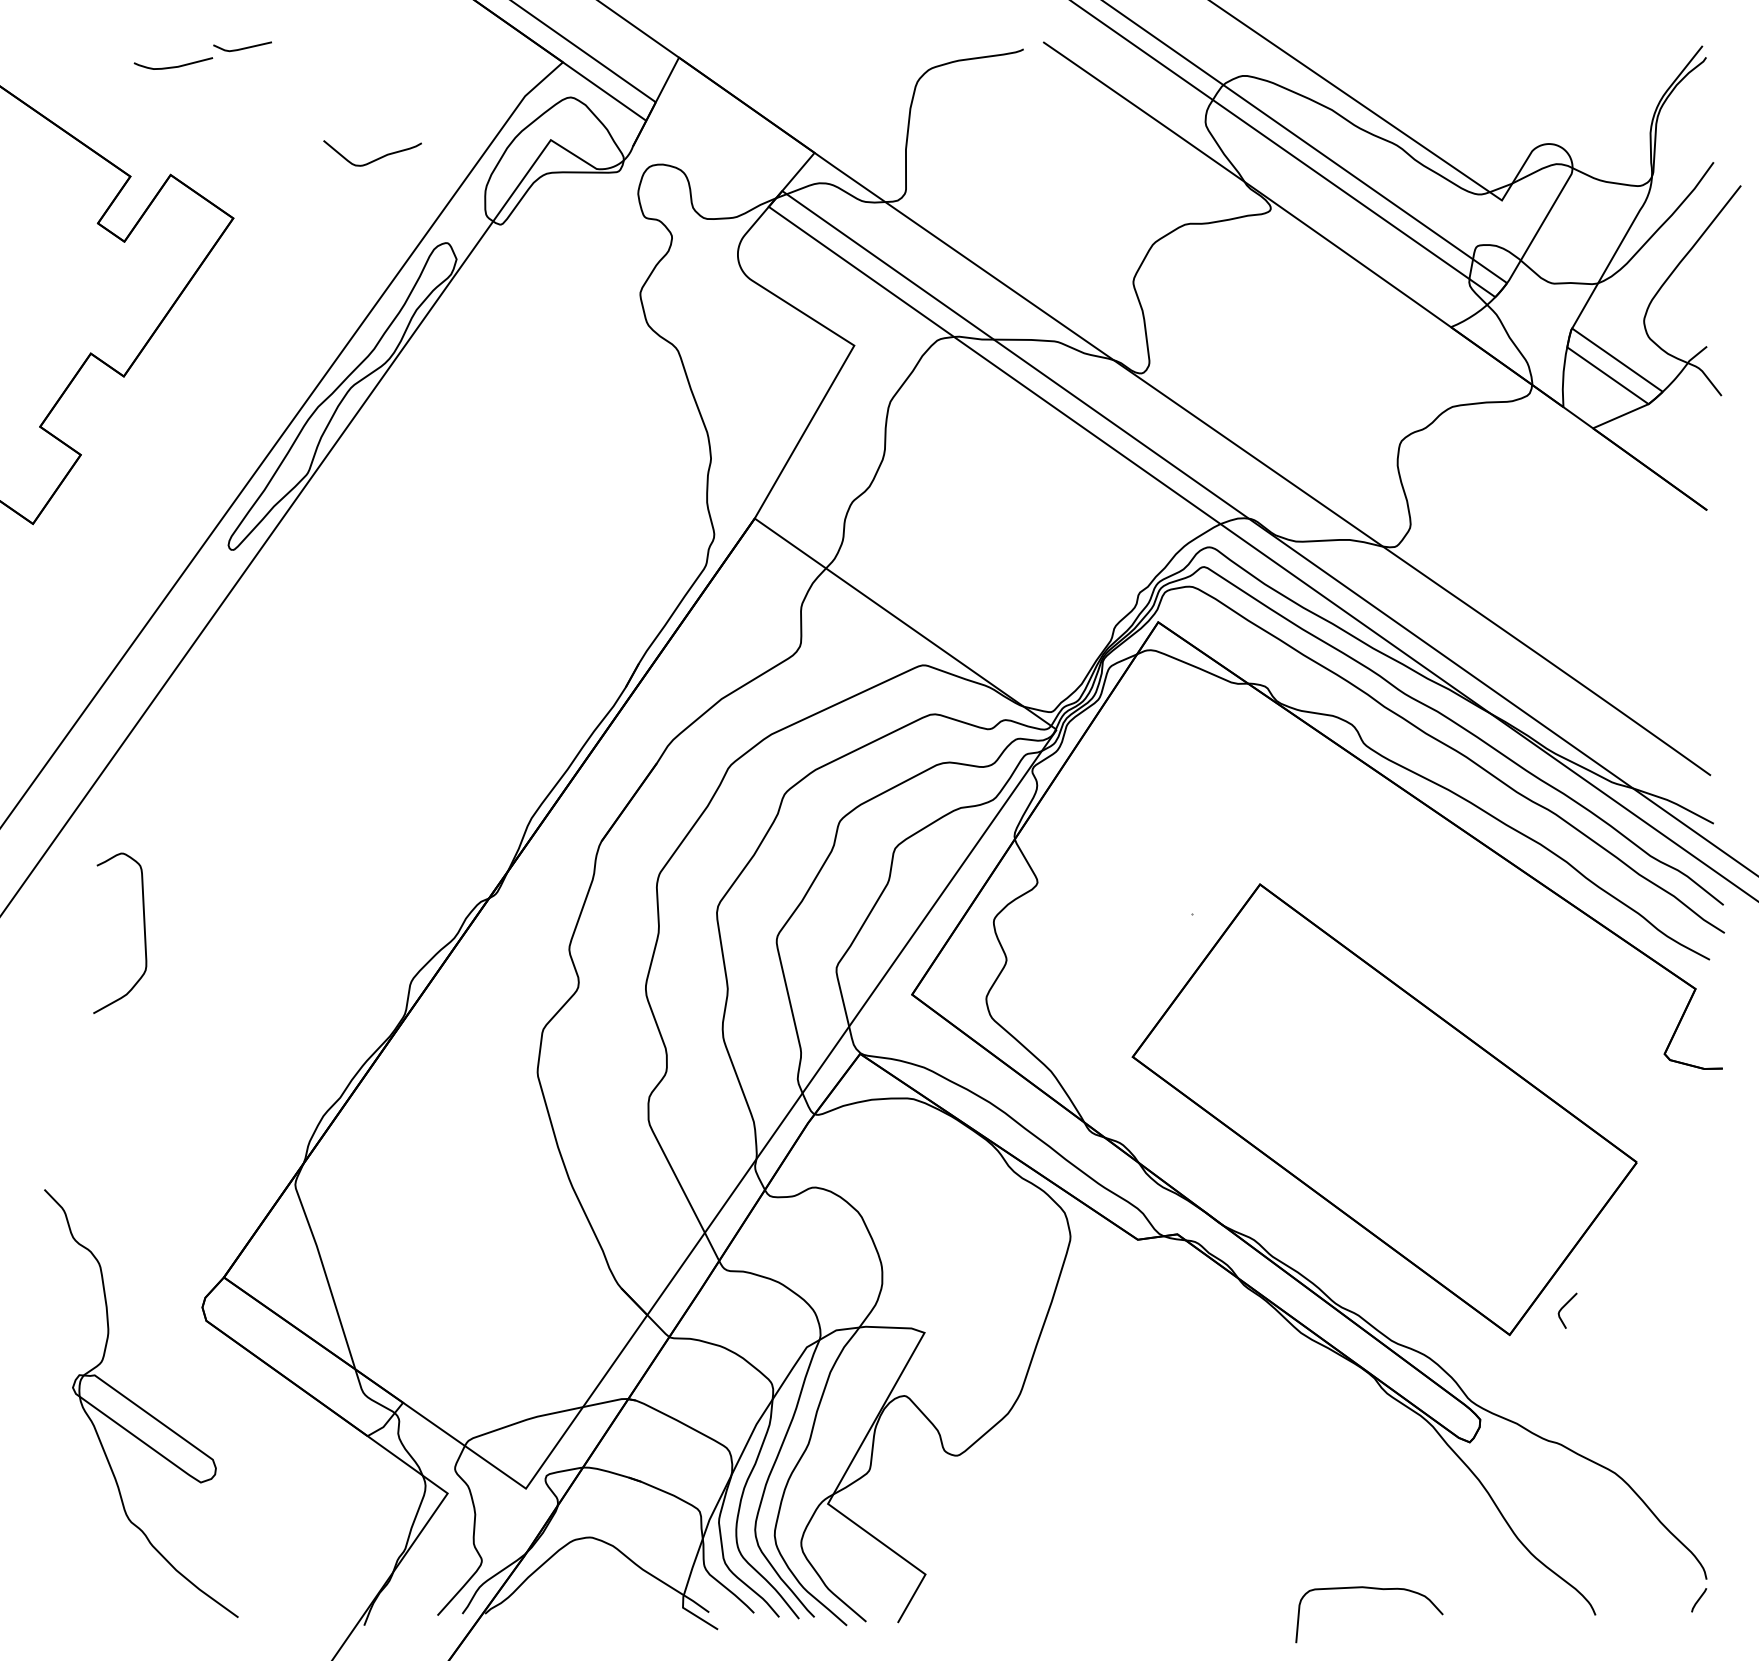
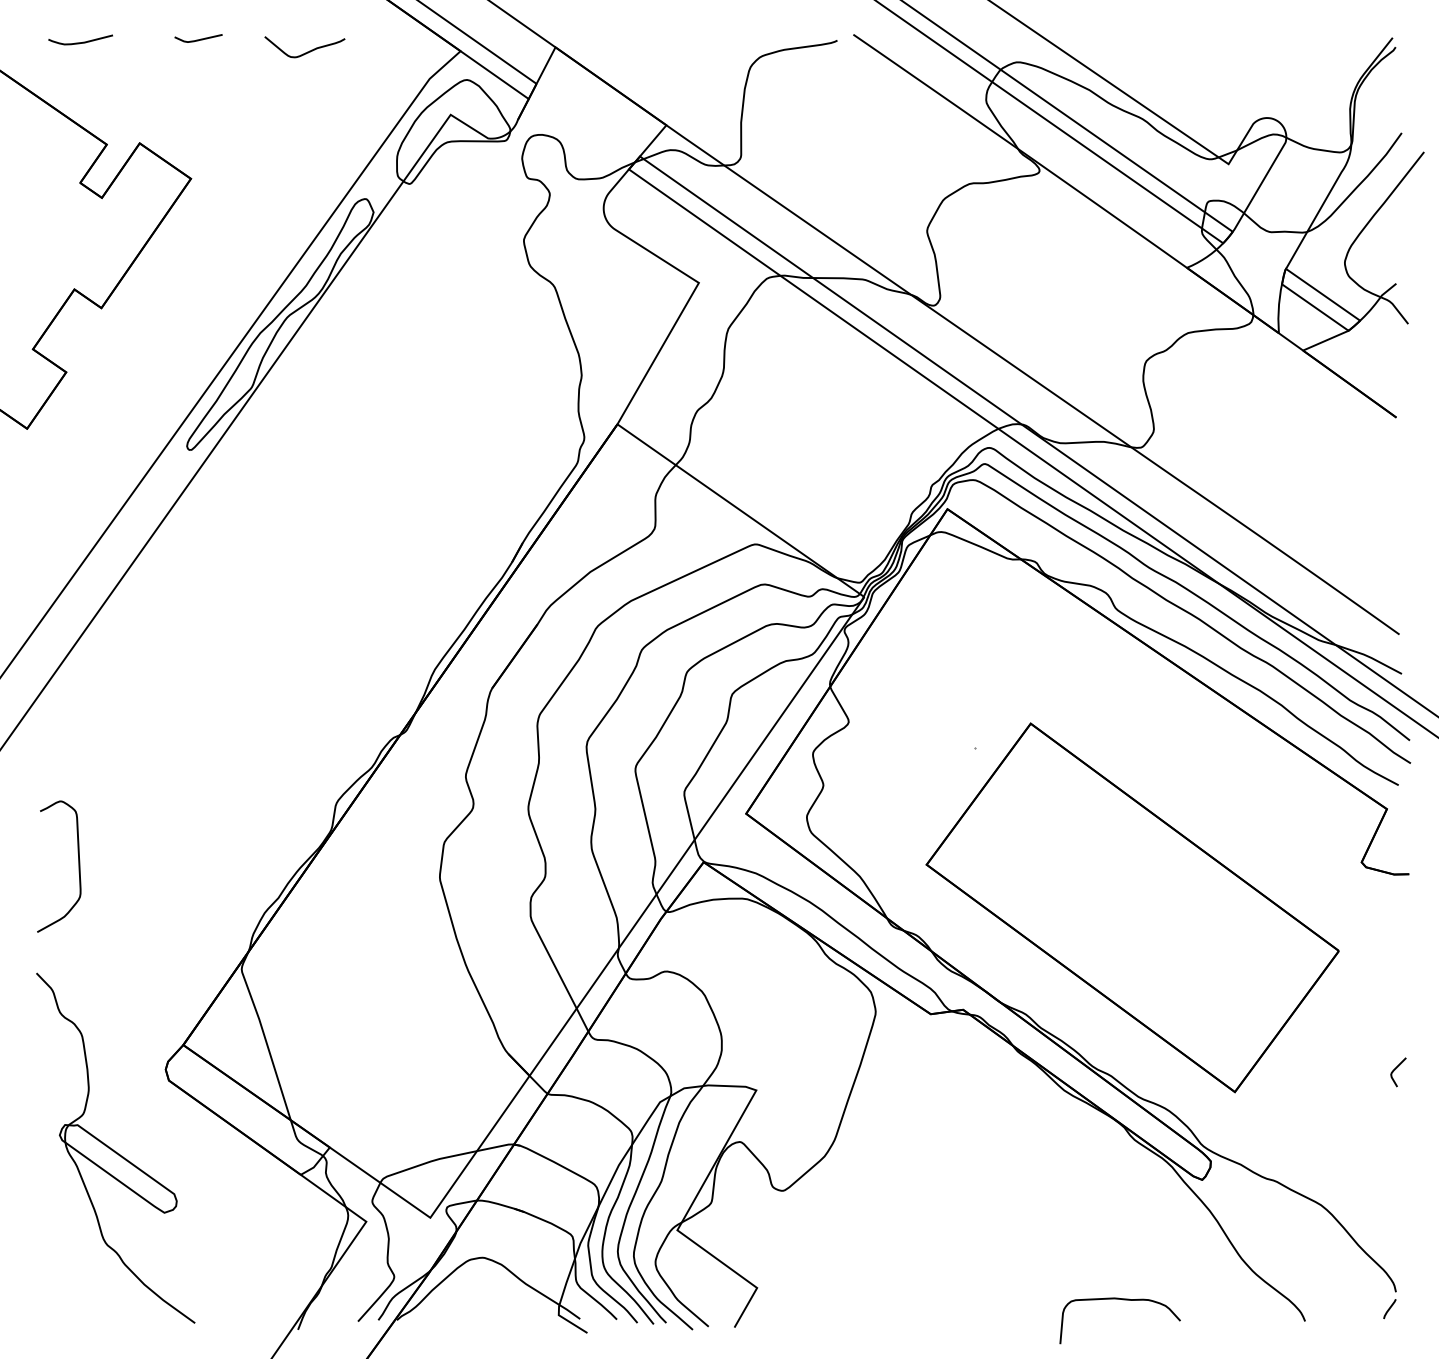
curve: (173, 66) -> (80, 42), moved
curve: (374, 159) -> (306, 52), moved
curve: (143, 929) -> (78, 863), moved
curve: (1564, 1307) -> (1395, 1069), moved

